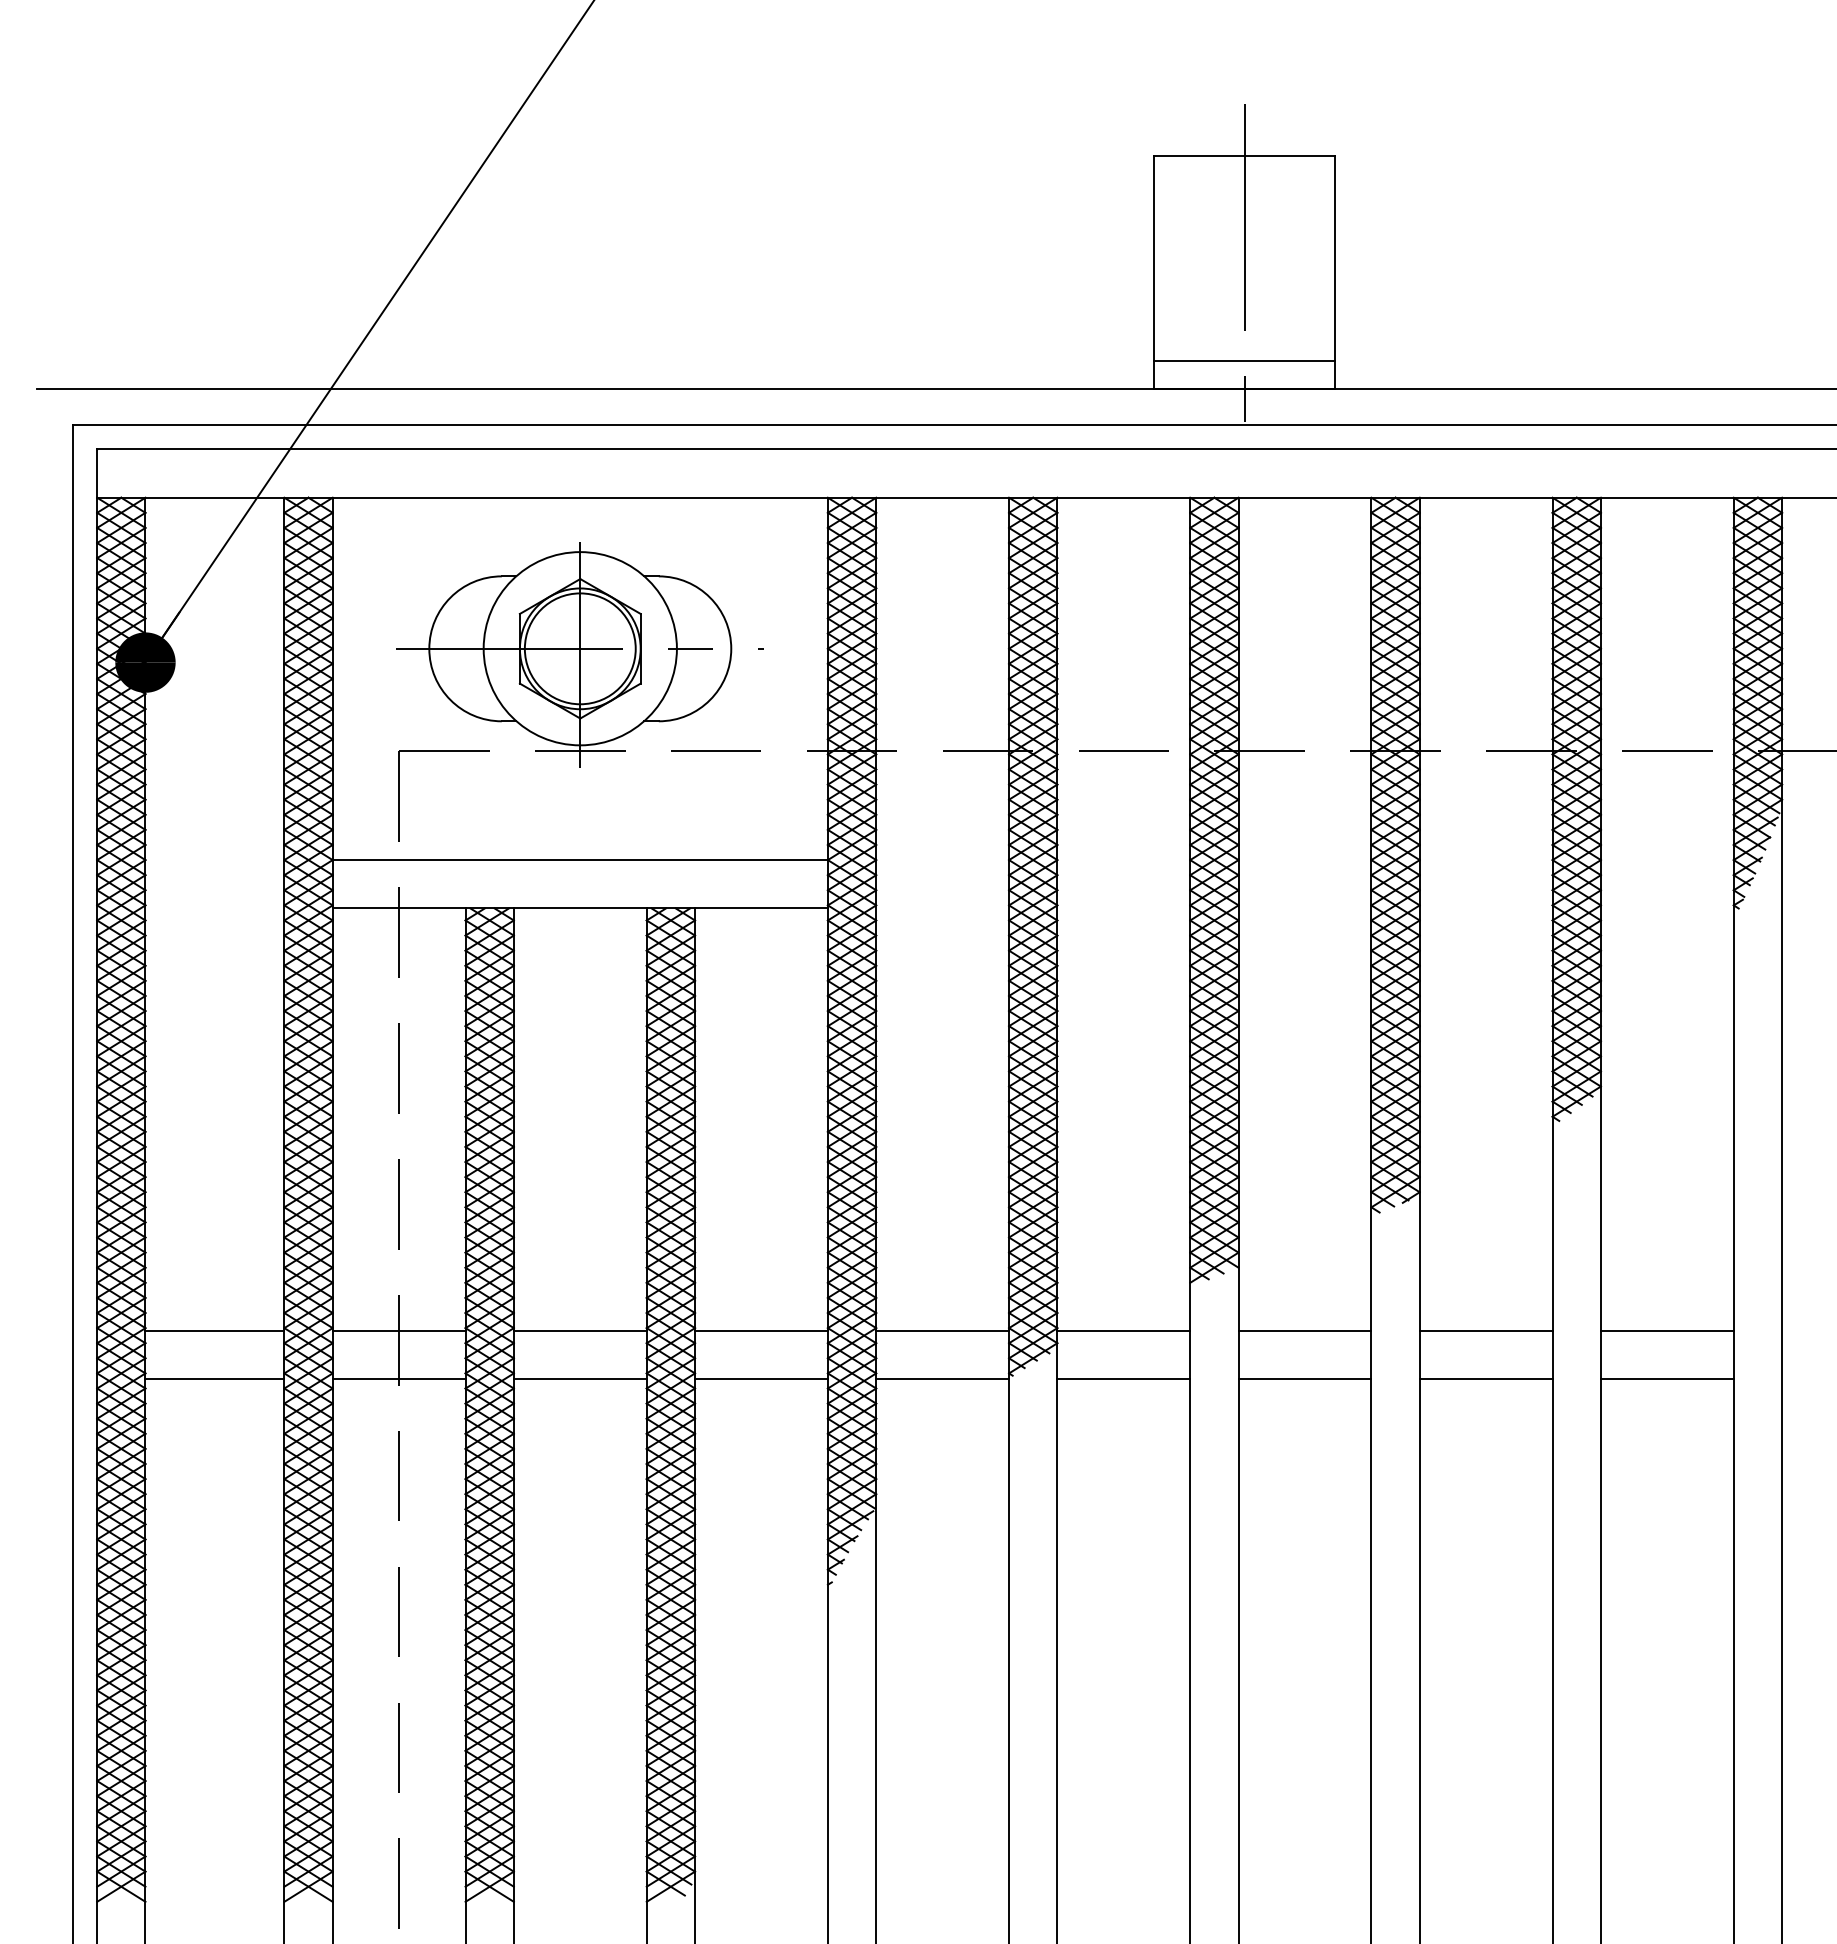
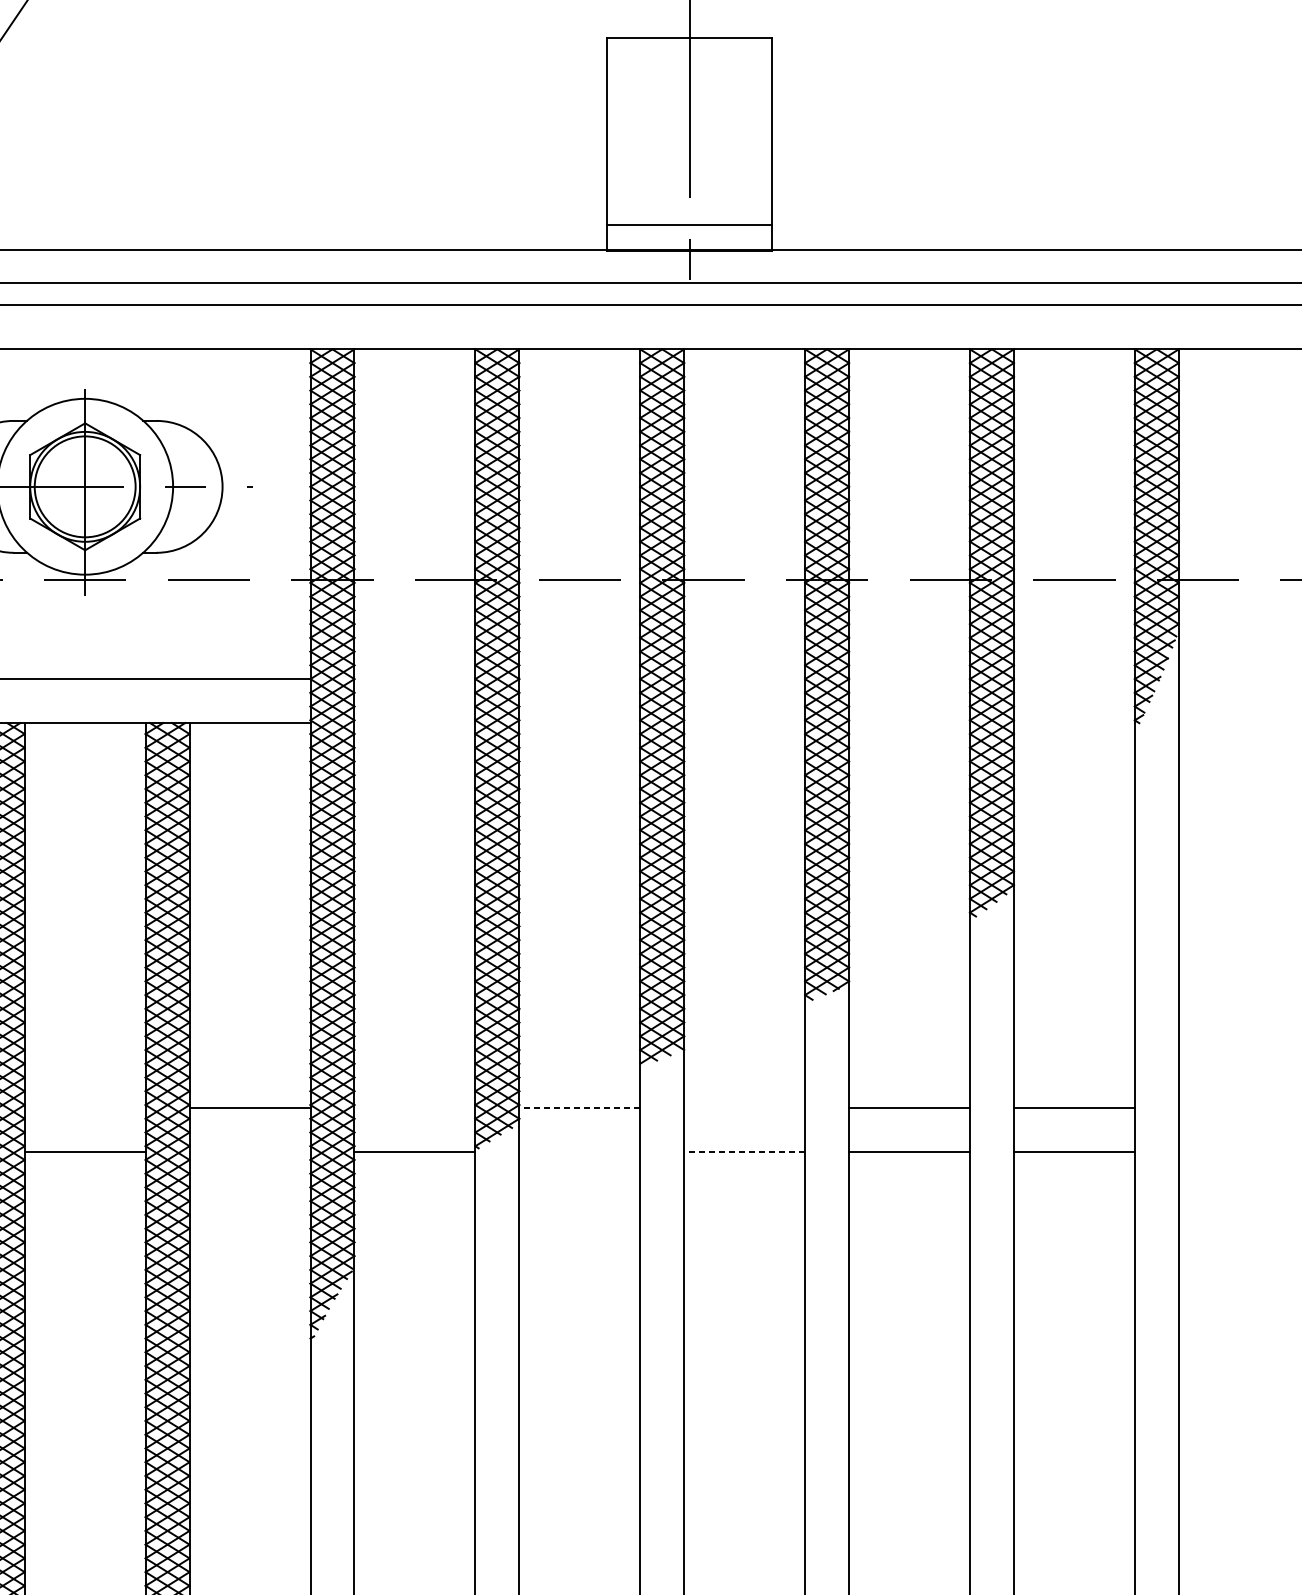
line: (579, 1331) -> (84, 1108), removed
line: (942, 1331) -> (414, 1108), removed
line: (1123, 1331) -> (579, 1108), solid -> dashed
line: (1304, 1331) -> (744, 1108), removed
line: (761, 1379) -> (250, 1151), removed
line: (1123, 1379) -> (579, 1151), removed
line: (1304, 1379) -> (744, 1151), solid -> dashed

